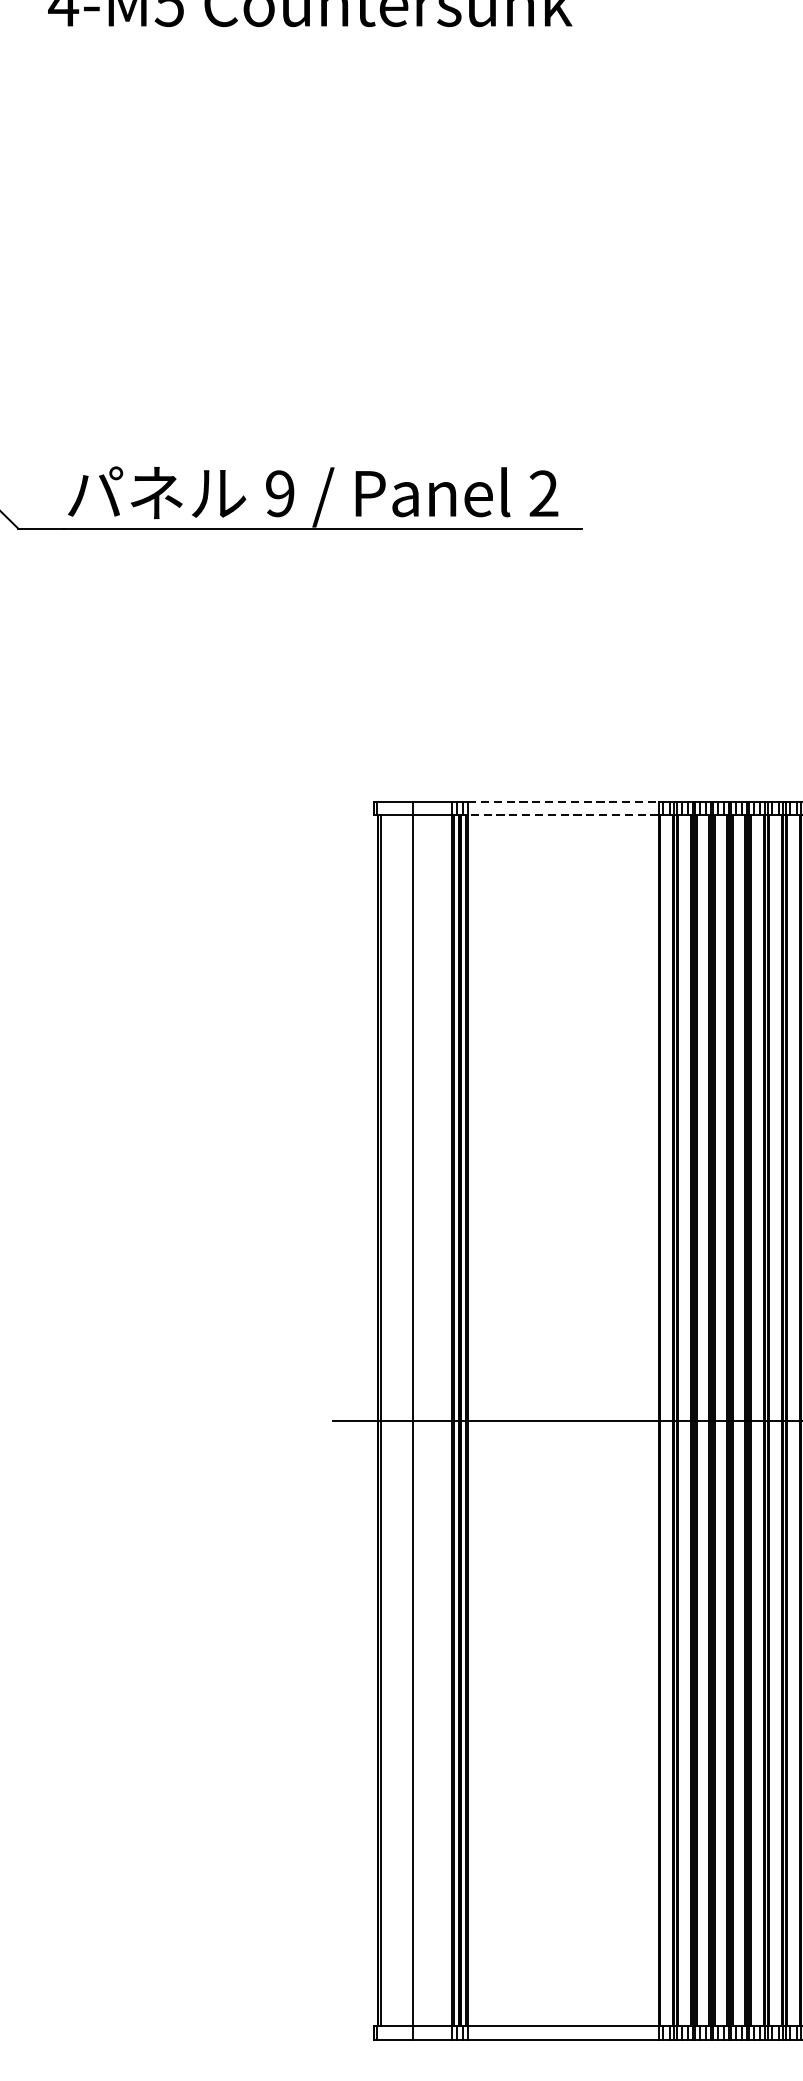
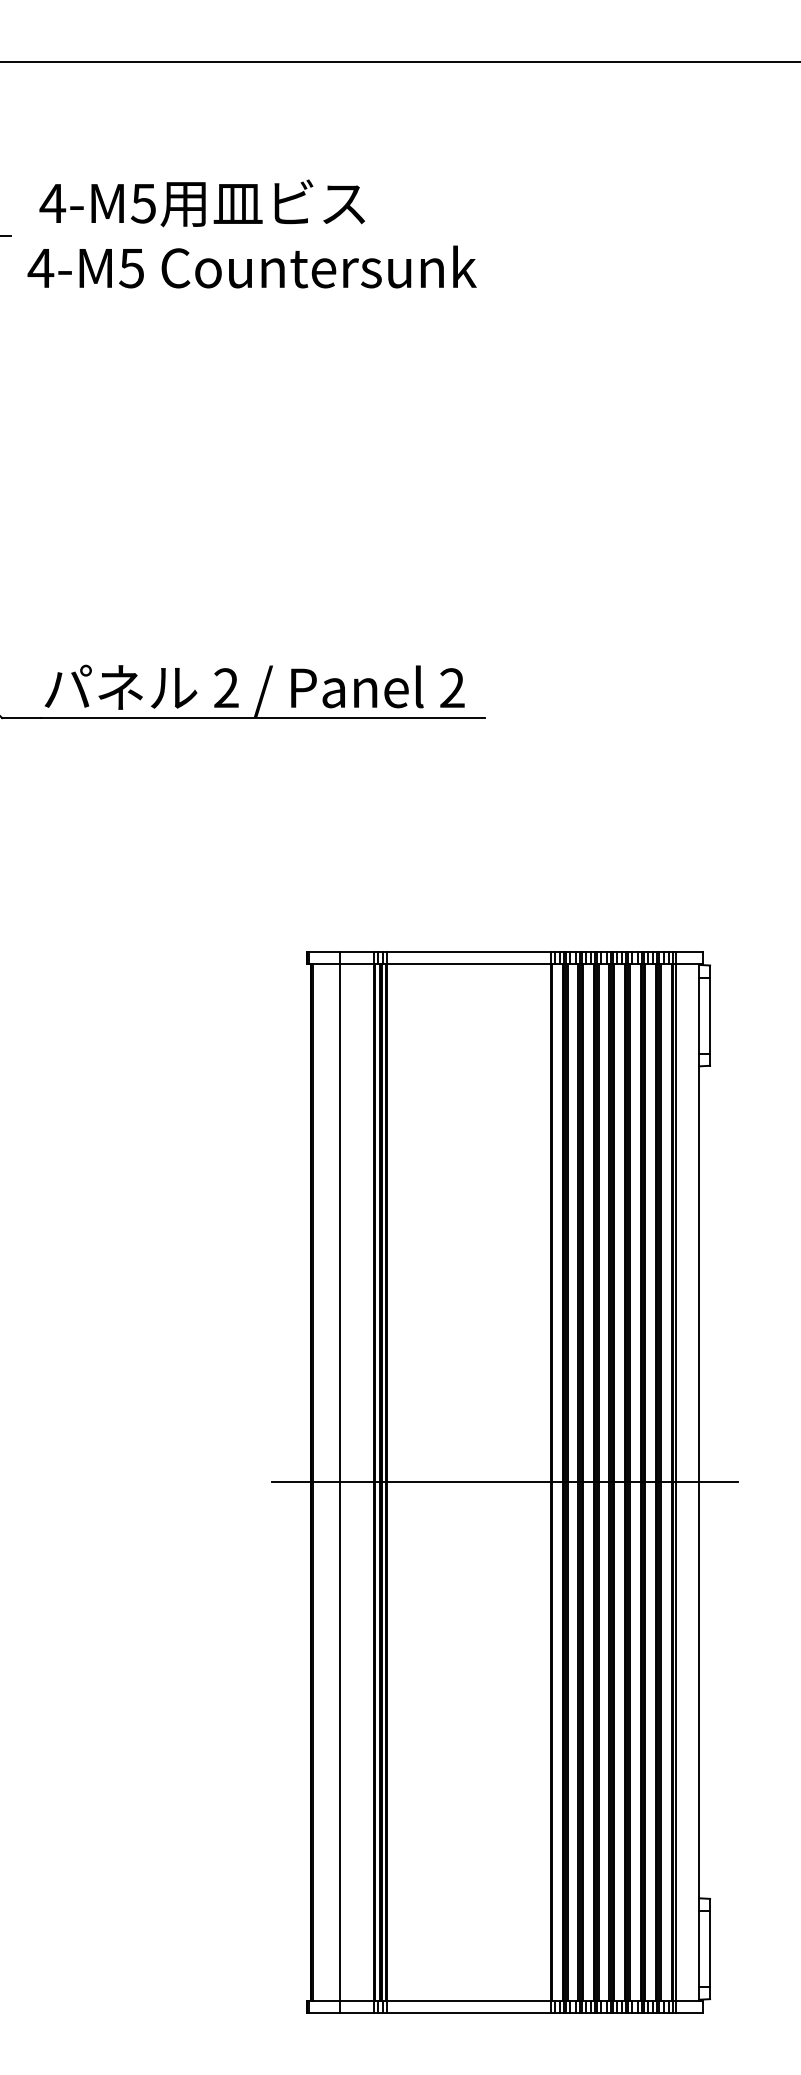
text: (280, 494) -> (226, 688), 9 -> 2
line: (562, 801) -> (468, 951), dashed -> solid
line: (562, 815) -> (468, 963), dashed -> solid

